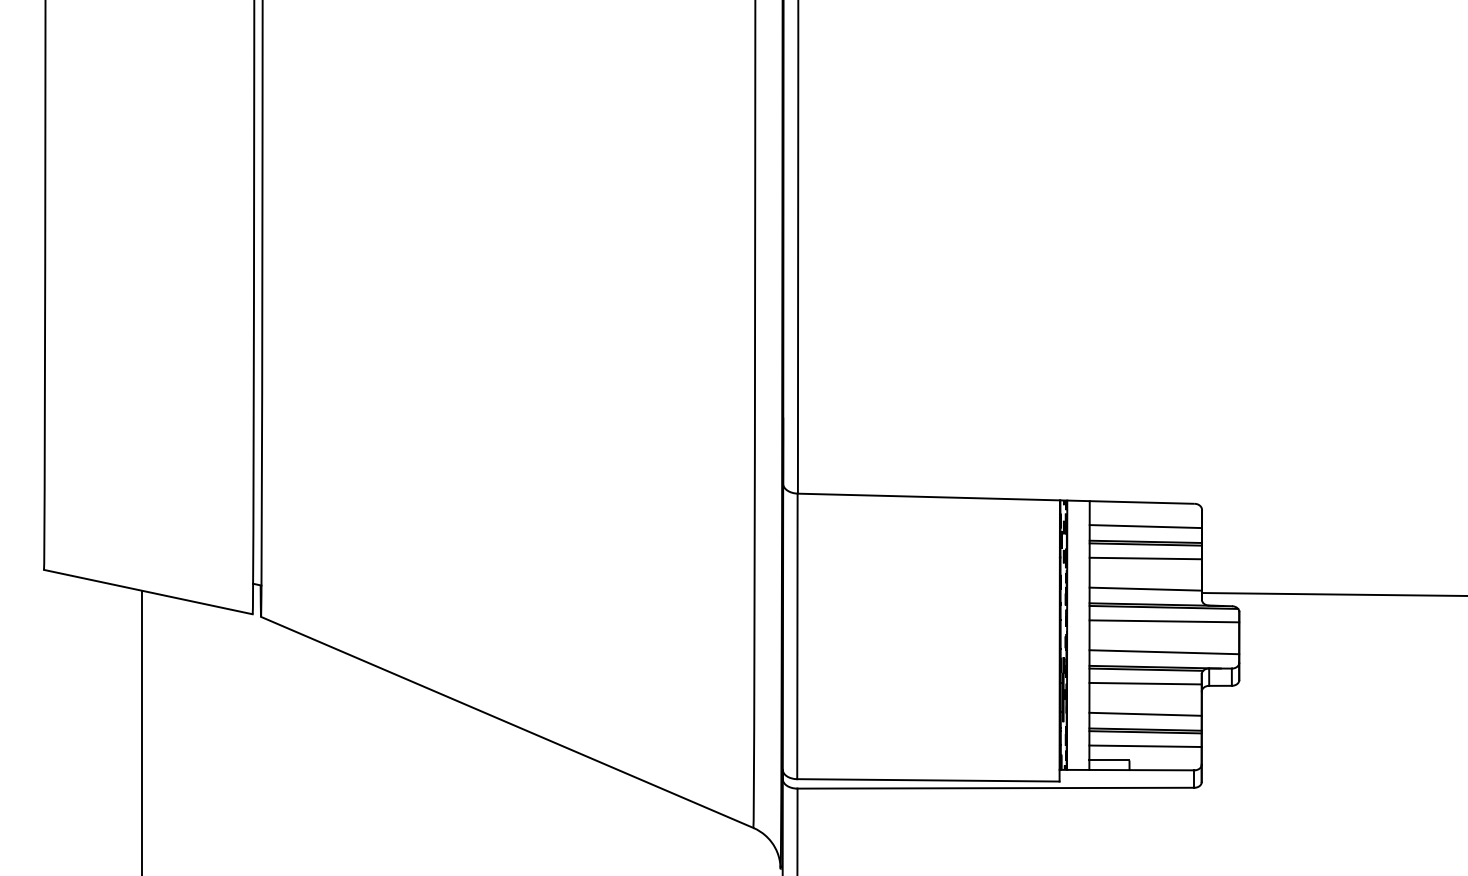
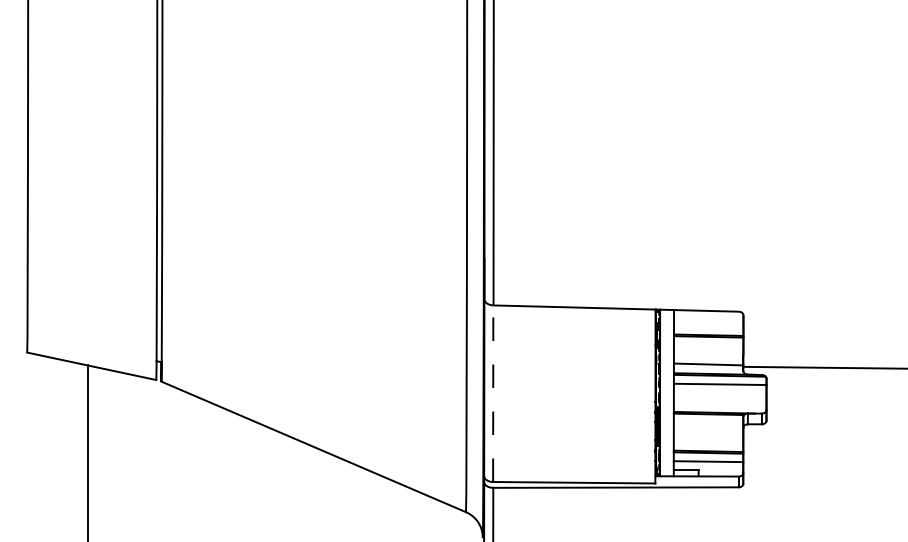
line: (1145, 526) -> (708, 325), removed
line: (1145, 558) -> (708, 345), removed
line: (797, 636) -> (493, 393), solid -> dashed
line: (1163, 652) -> (719, 403), removed
line: (1145, 682) -> (708, 422), removed
line: (1145, 713) -> (708, 441), removed

